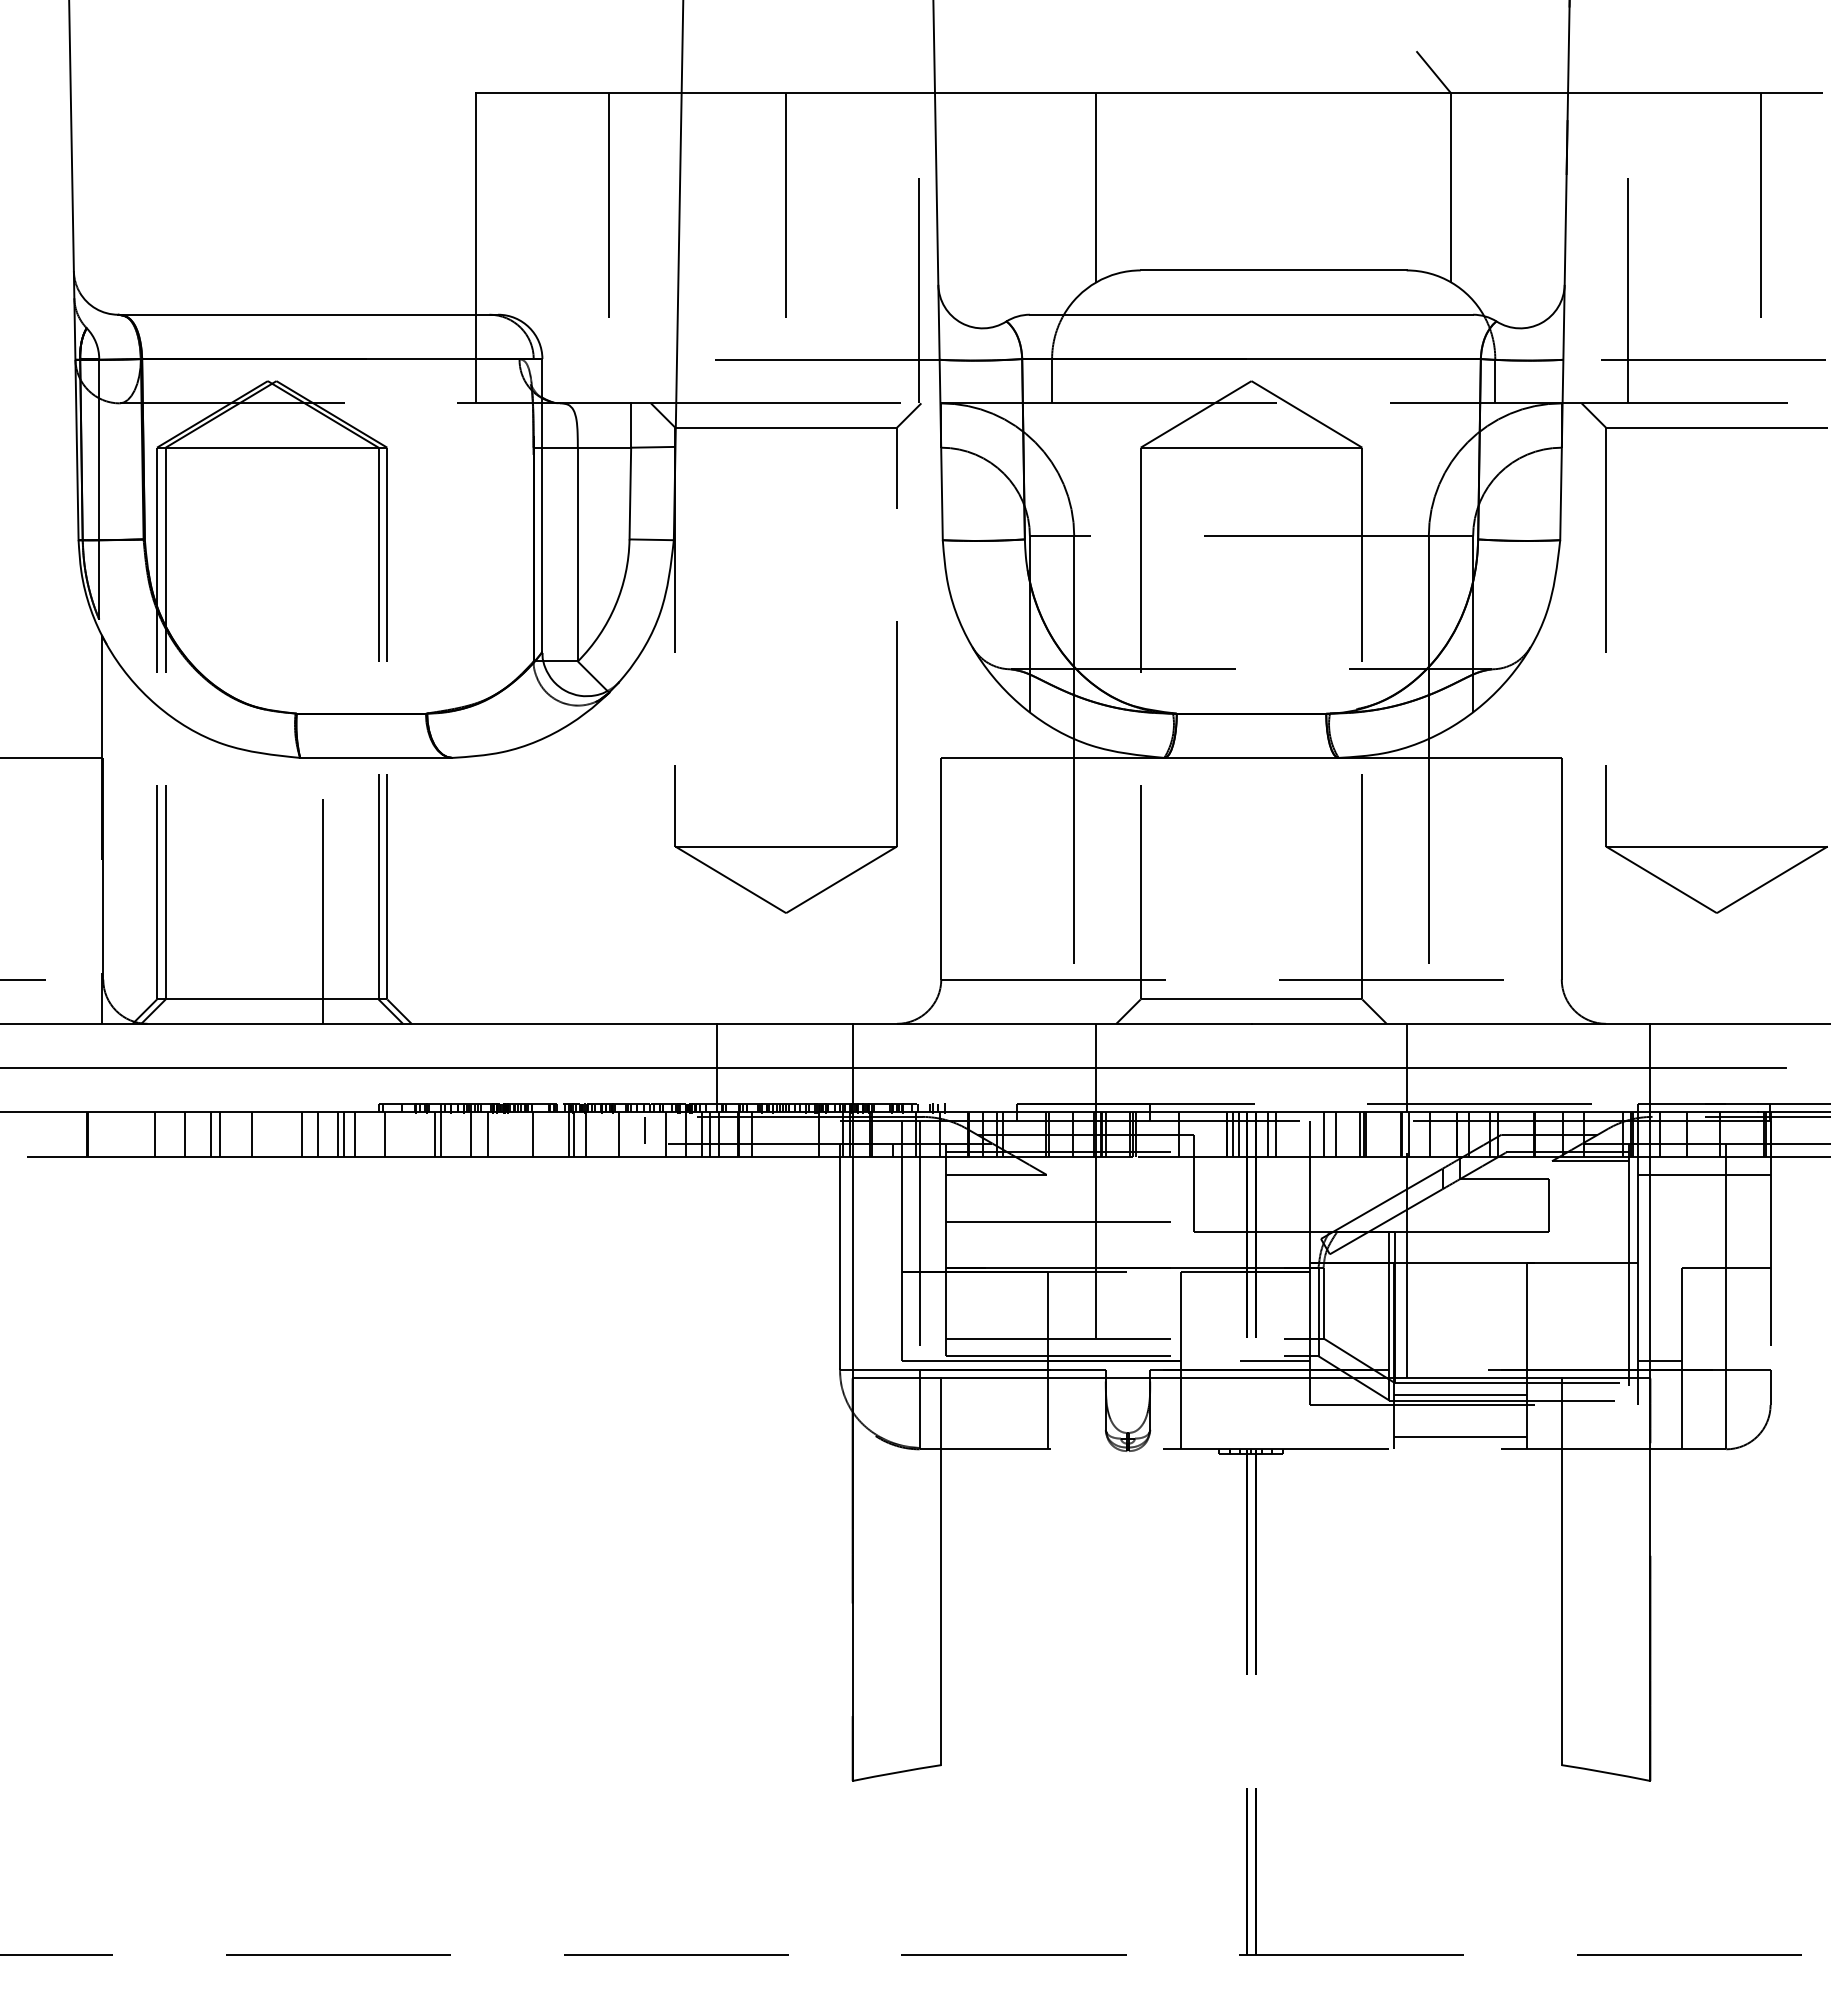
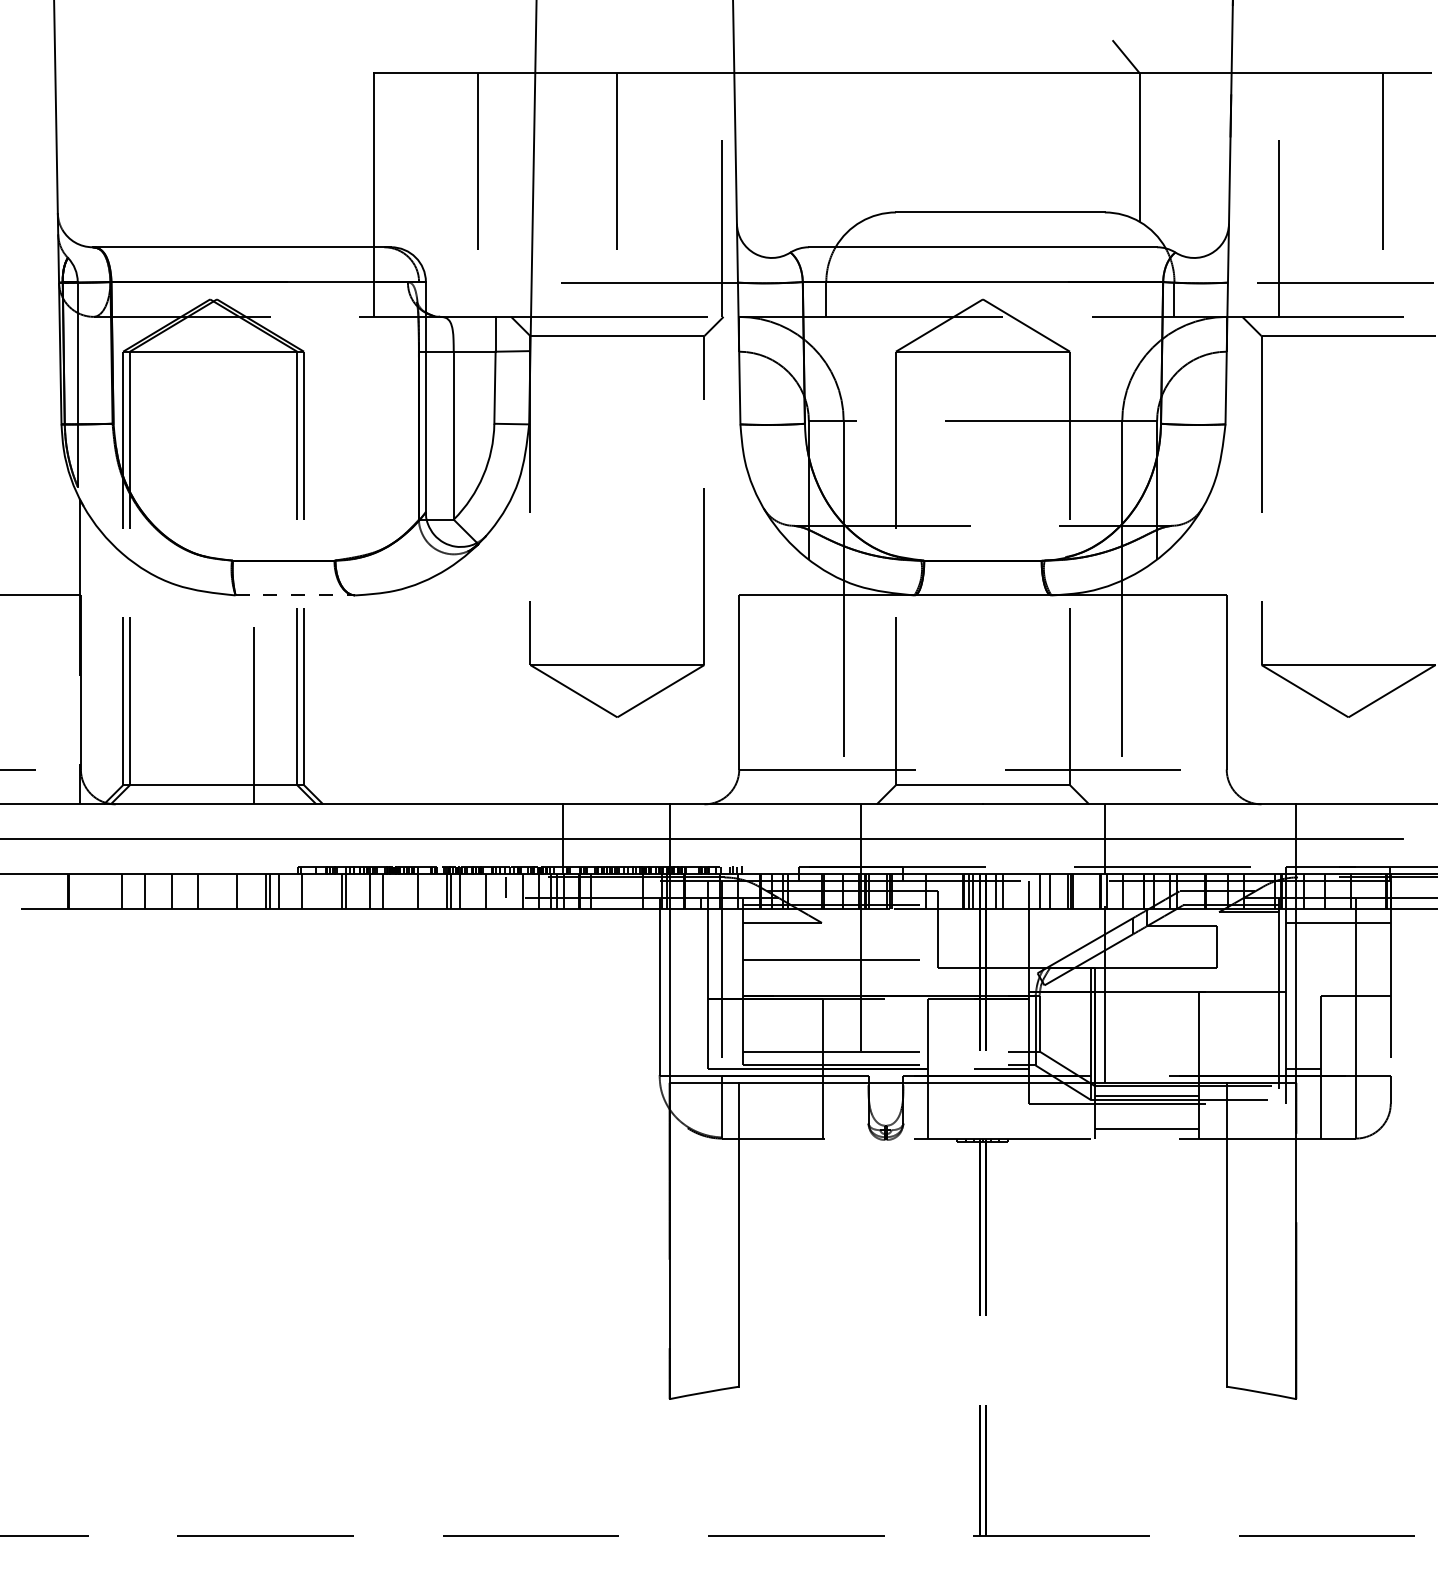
line: (1096, 188) -> (861, 148), removed
line: (376, 757) -> (295, 595), solid -> dashed
line: (210, 1134) -> (165, 891), removed
line: (317, 1134) -> (249, 891), removed

